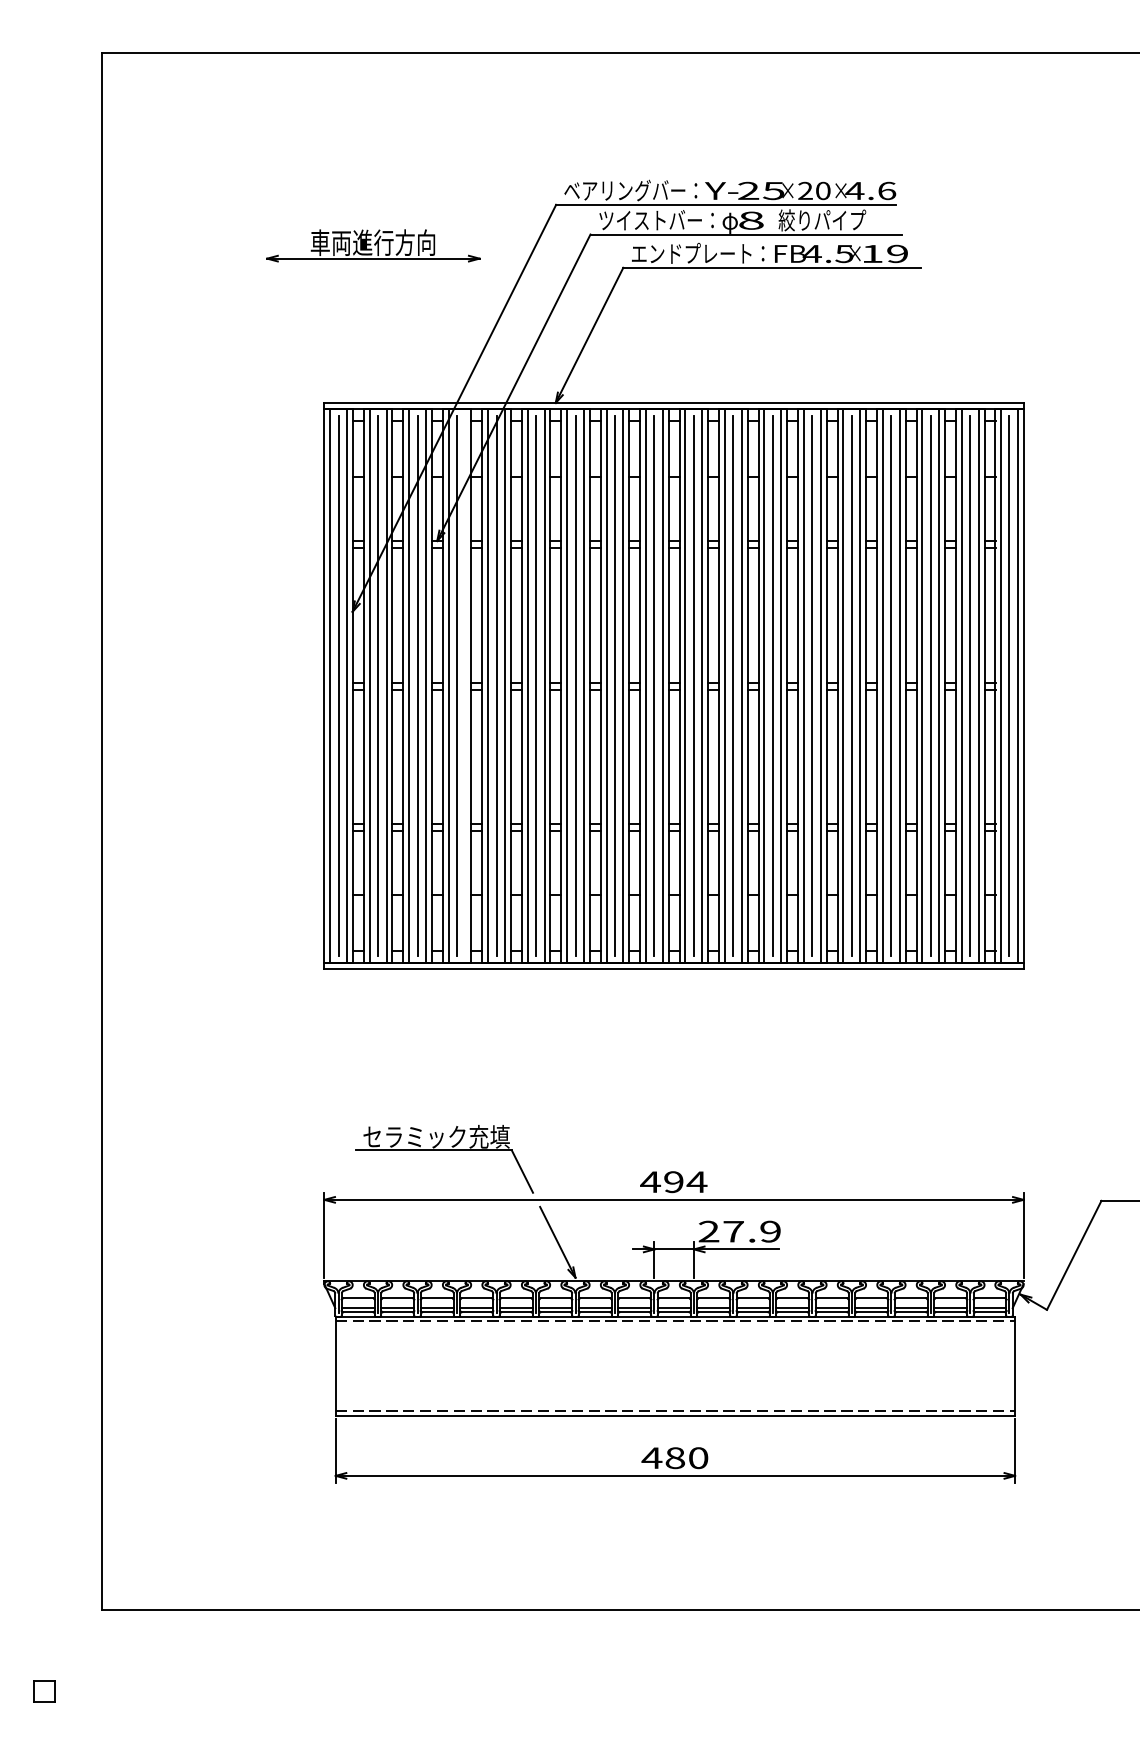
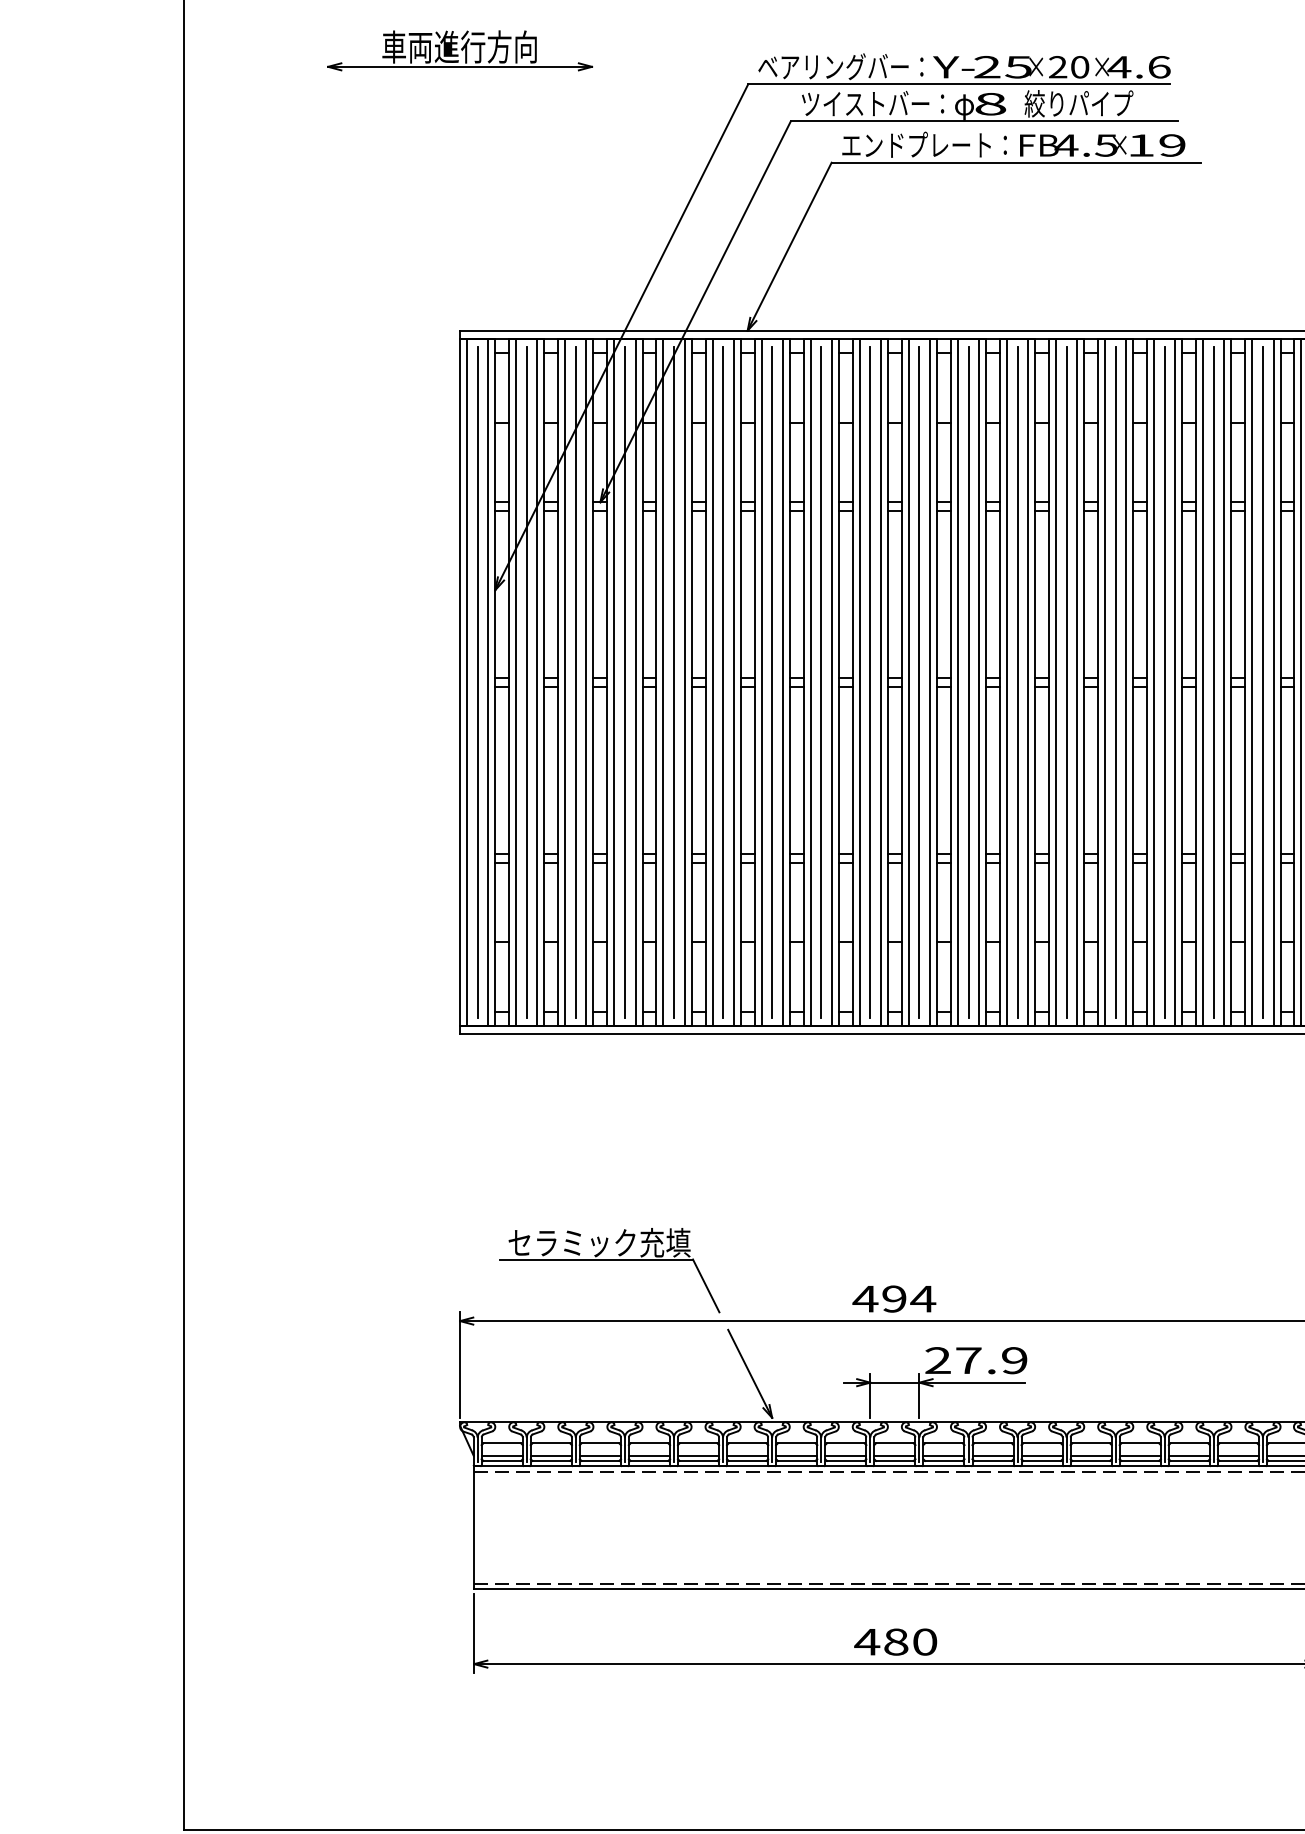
part: (373, 245) -> (460, 50), moved
line: (465, 685) -> (635, 681), added

